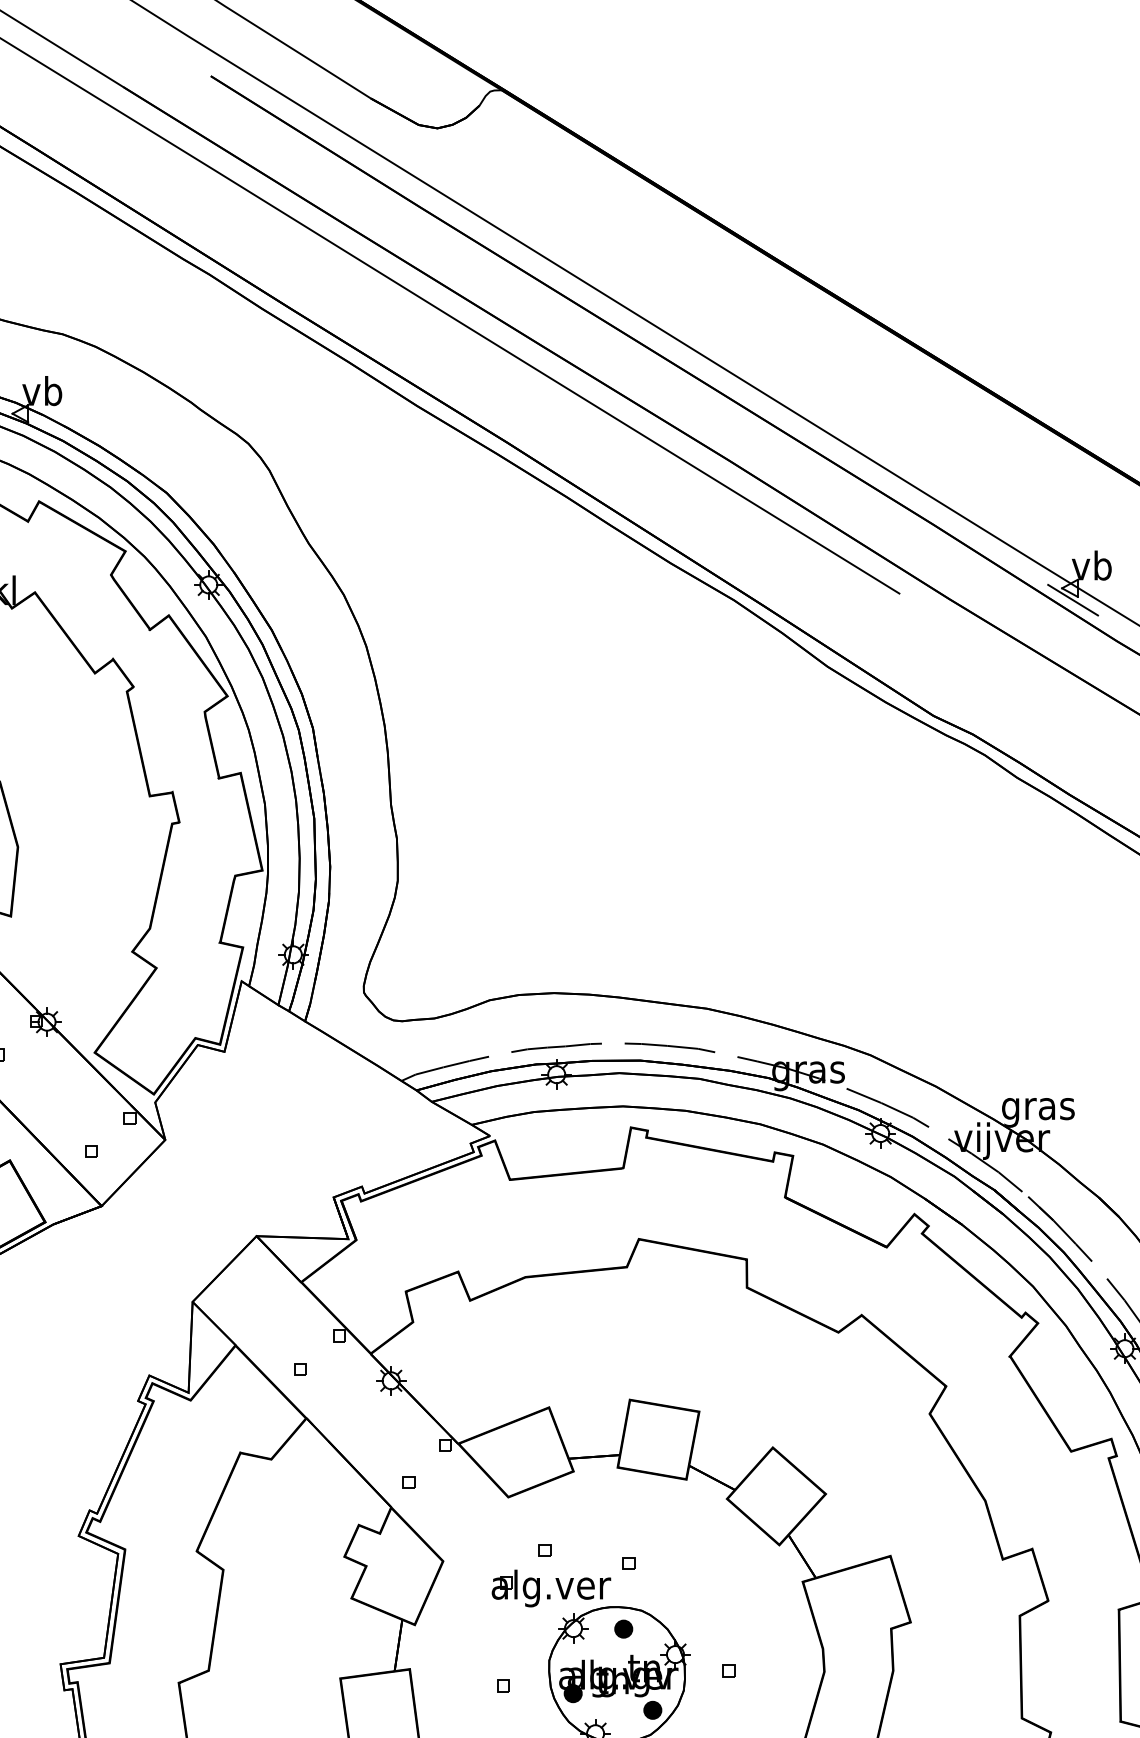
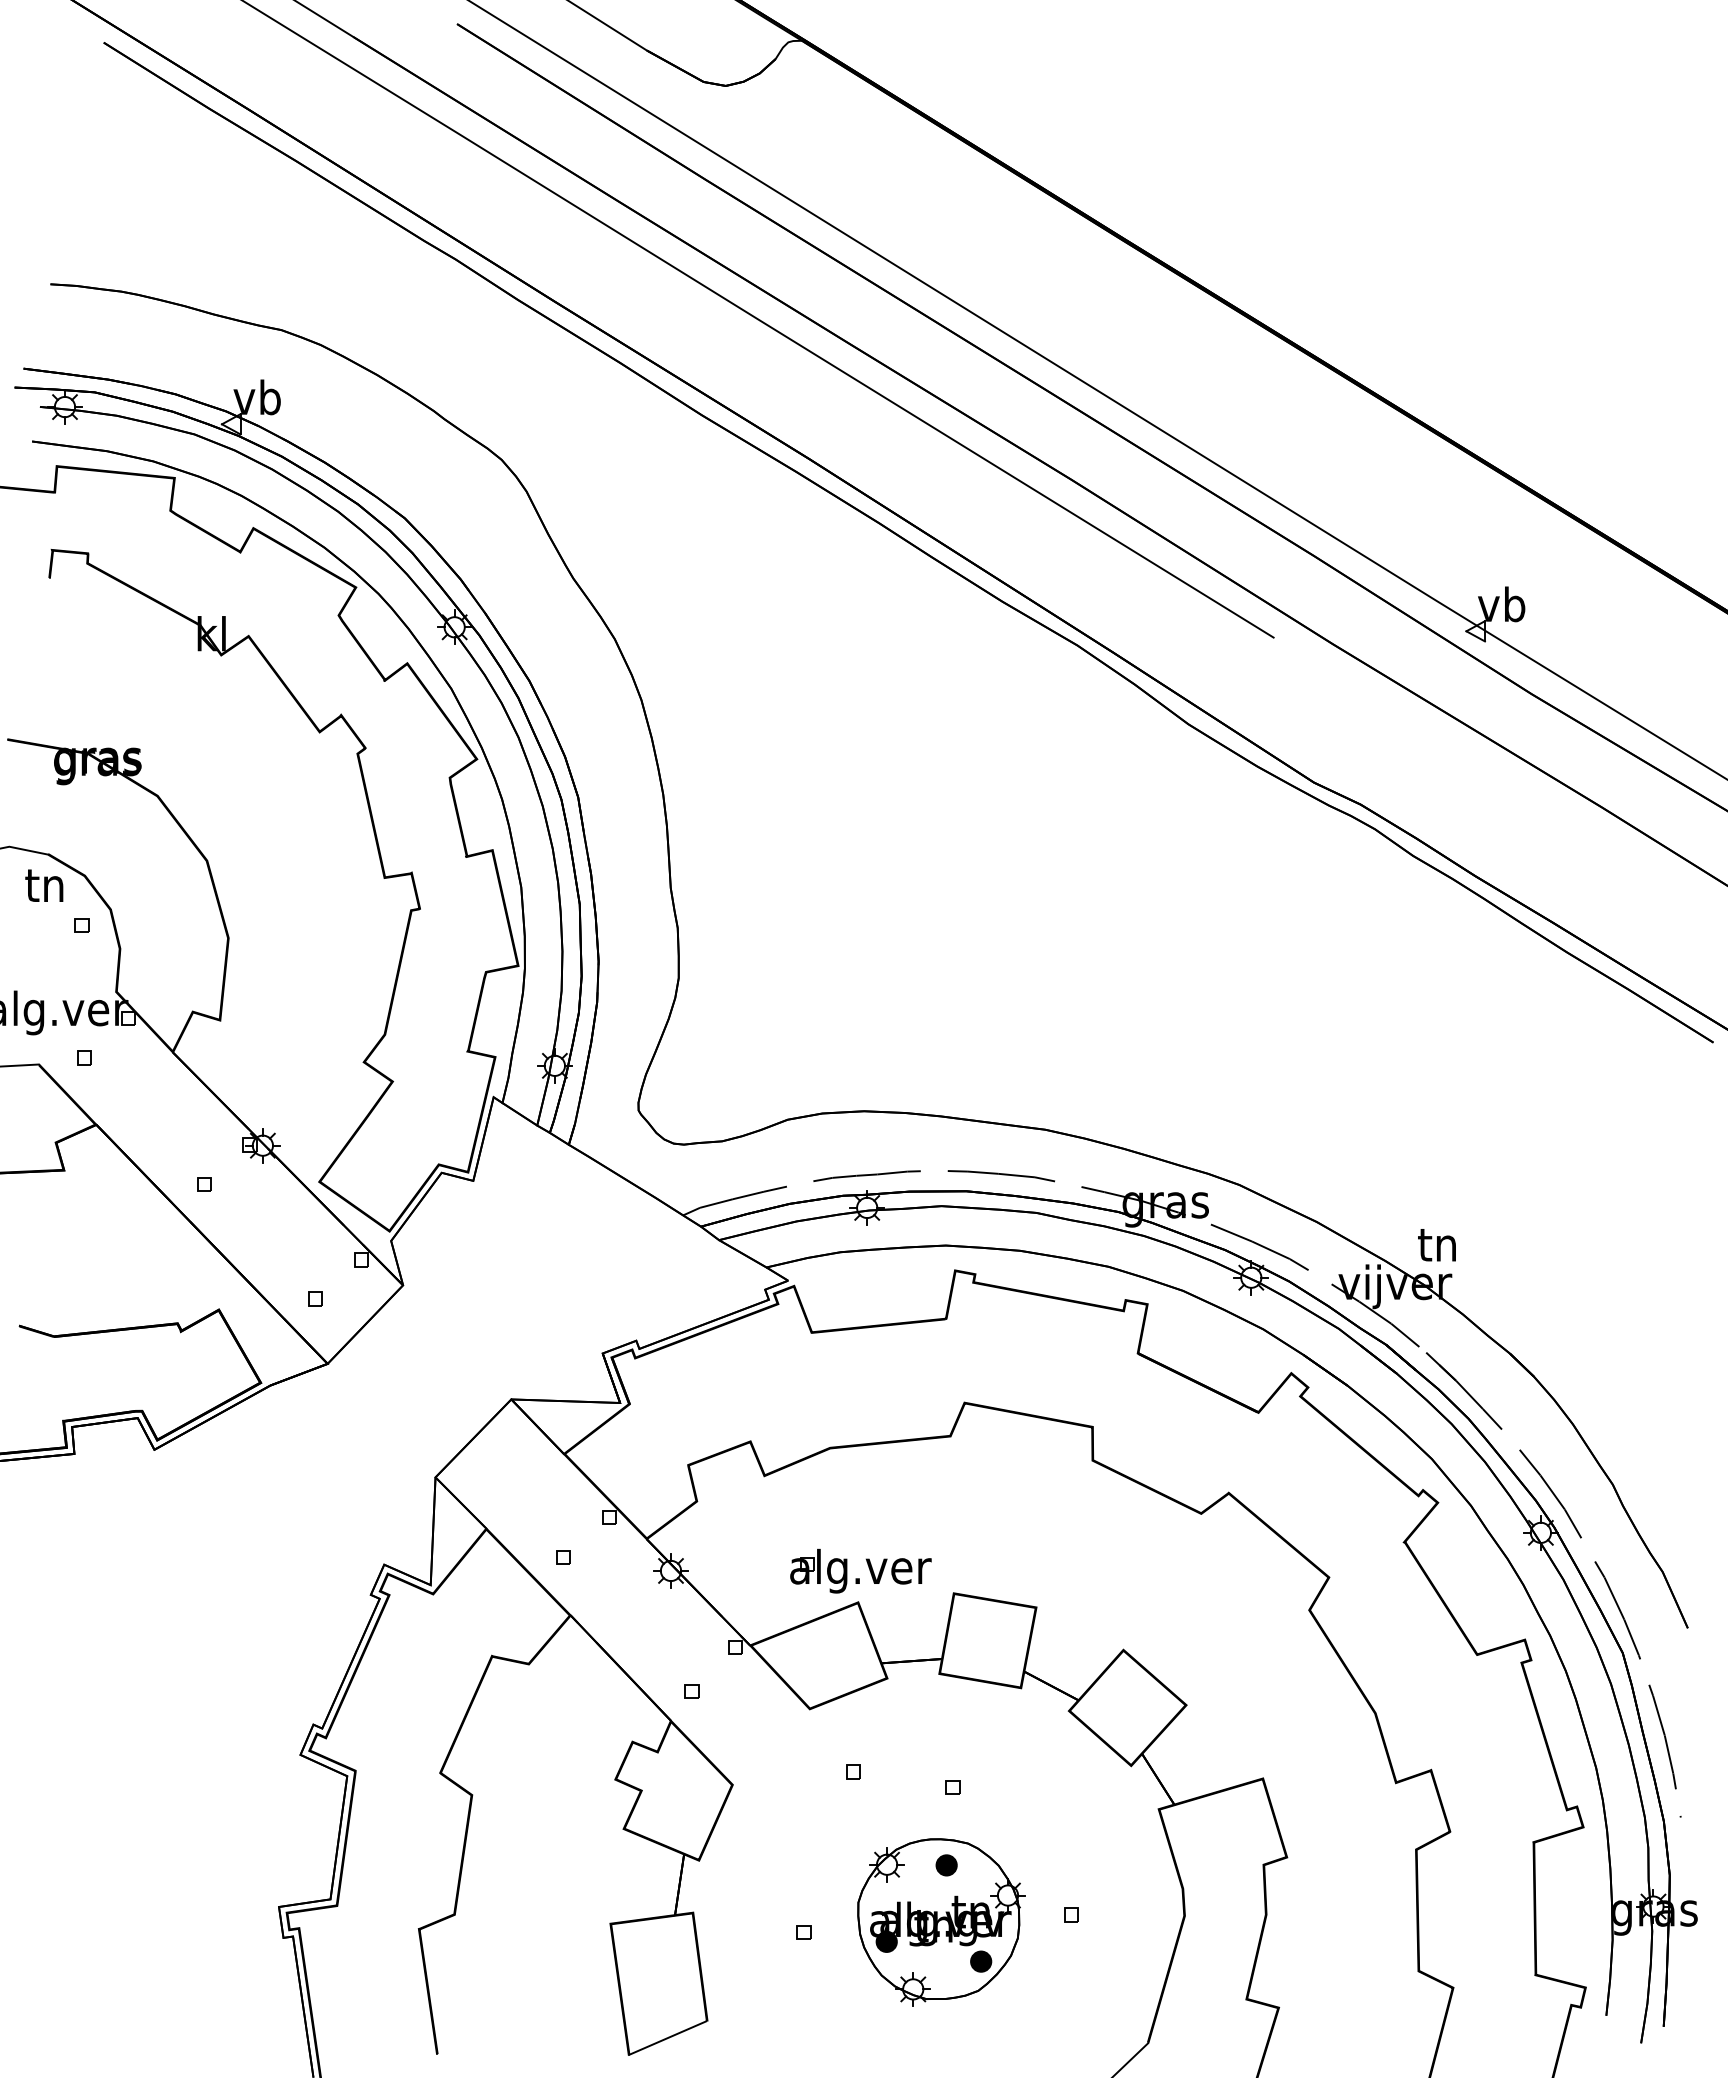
line: (1072, 600) -> (1478, 645), removed
text: (1038, 1109) -> (1438, 1249), gras -> tn
part: (550, 1594) -> (859, 1578), moved

